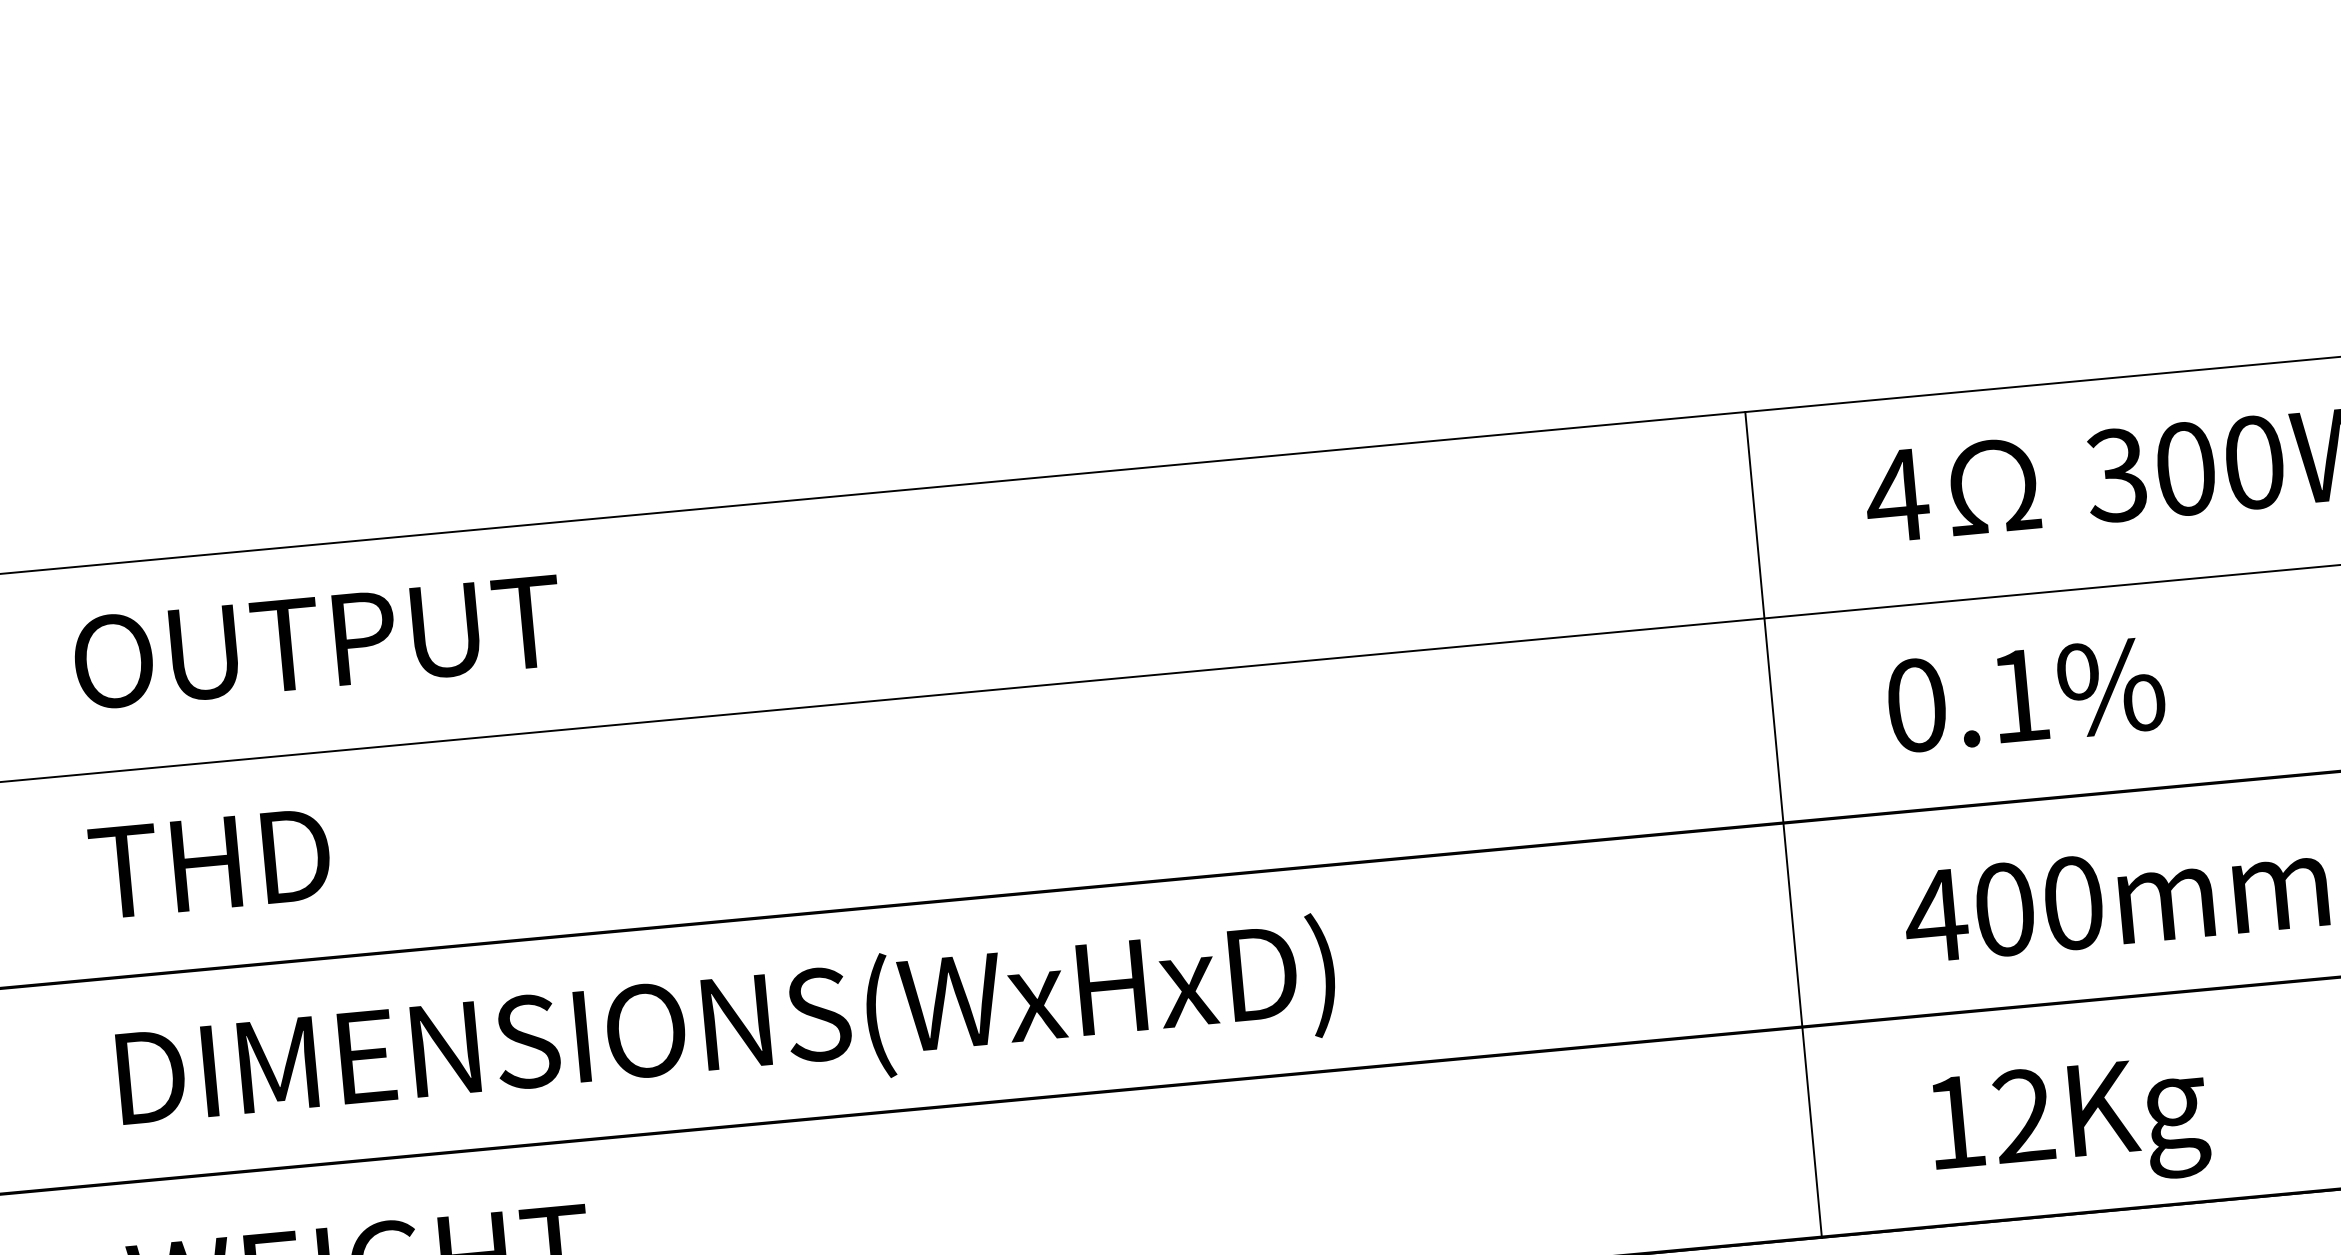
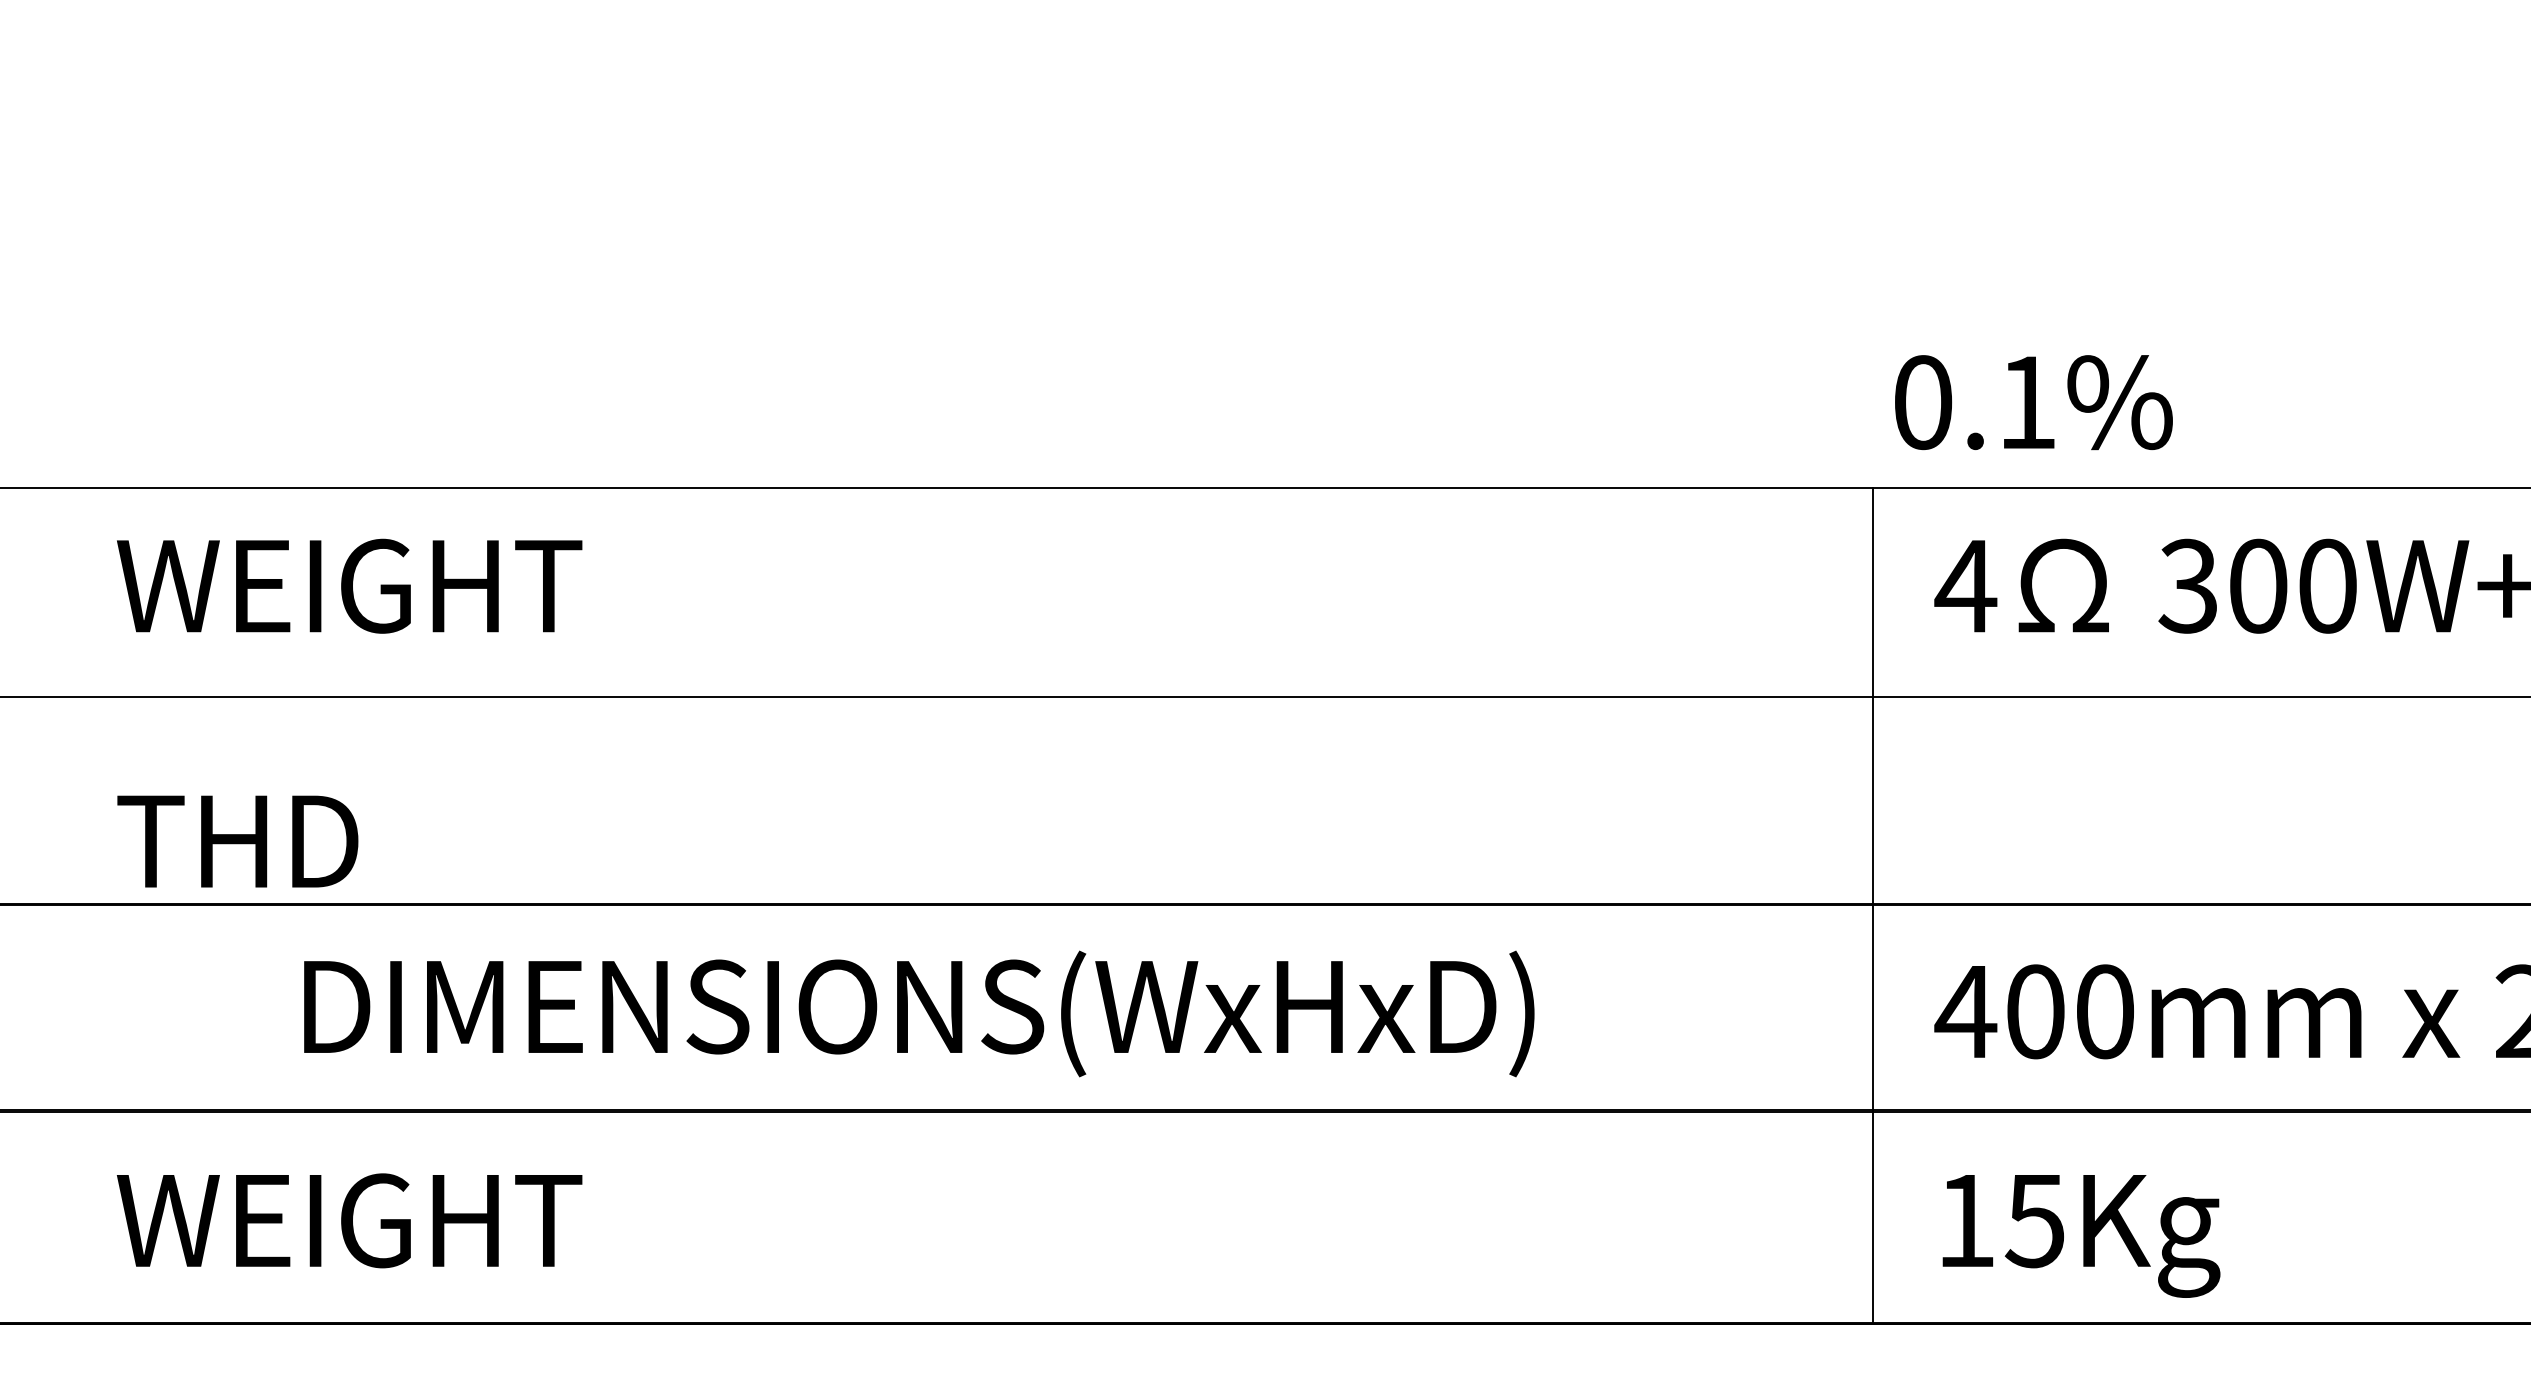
text: (315, 641) -> (364, 585), OUTPUT -> WEIGHT
text: (2025, 695) -> (2033, 402), moved
line: (1783, 825) -> (1873, 906), moved
text: (209, 863) -> (237, 841), moved
text: (727, 1029) -> (919, 1013), moved
text: (2022, 1115) -> (2034, 1220), 12Kg -> 15Kg

